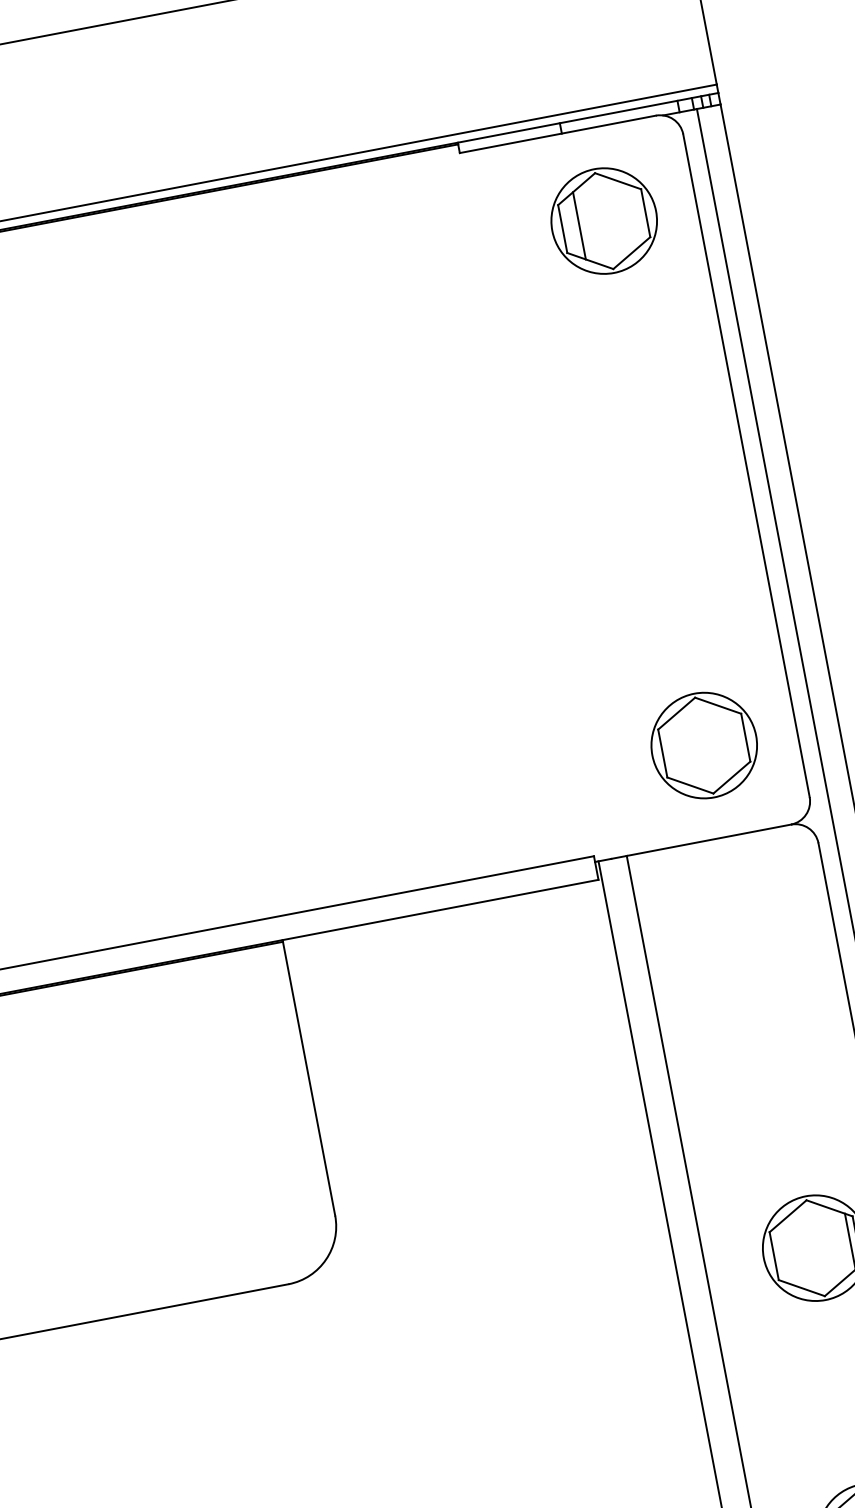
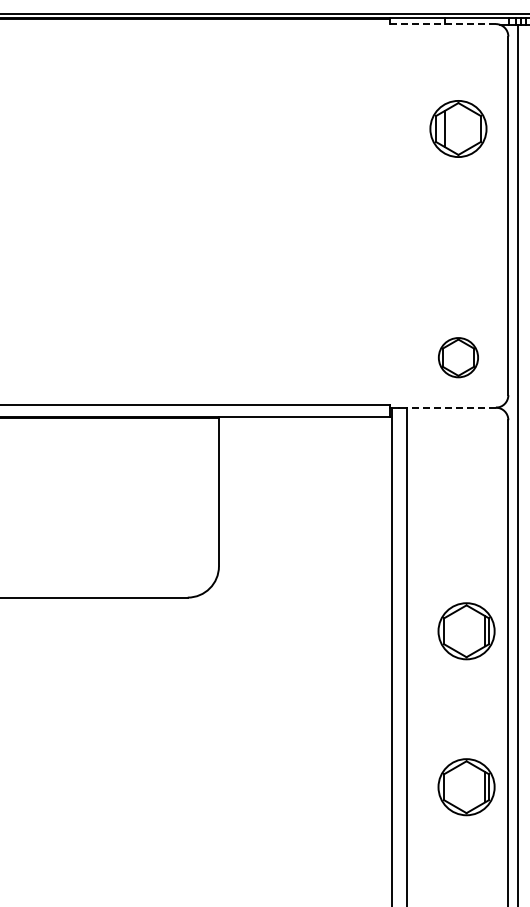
line: (557, 135) -> (442, 24), solid -> dashed
part: (604, 220) -> (458, 128), moved
part: (704, 745) -> (458, 357), size x0.7
line: (707, 840) -> (450, 407), solid -> dashed

